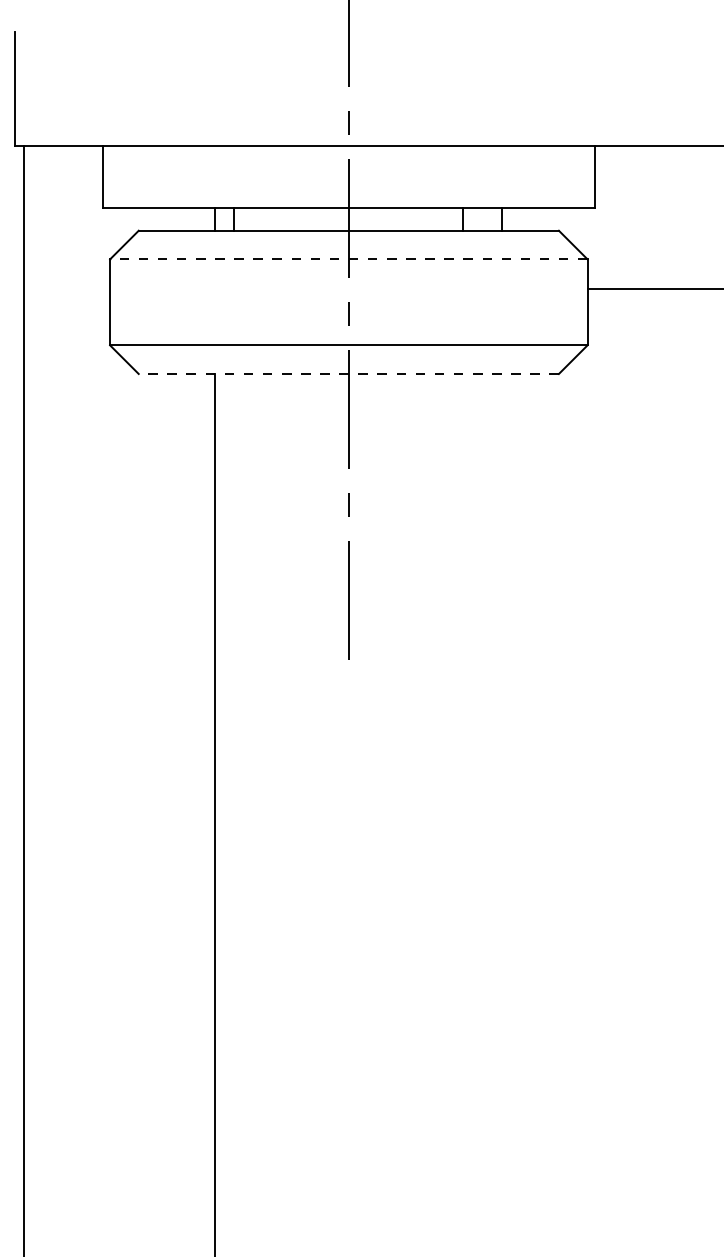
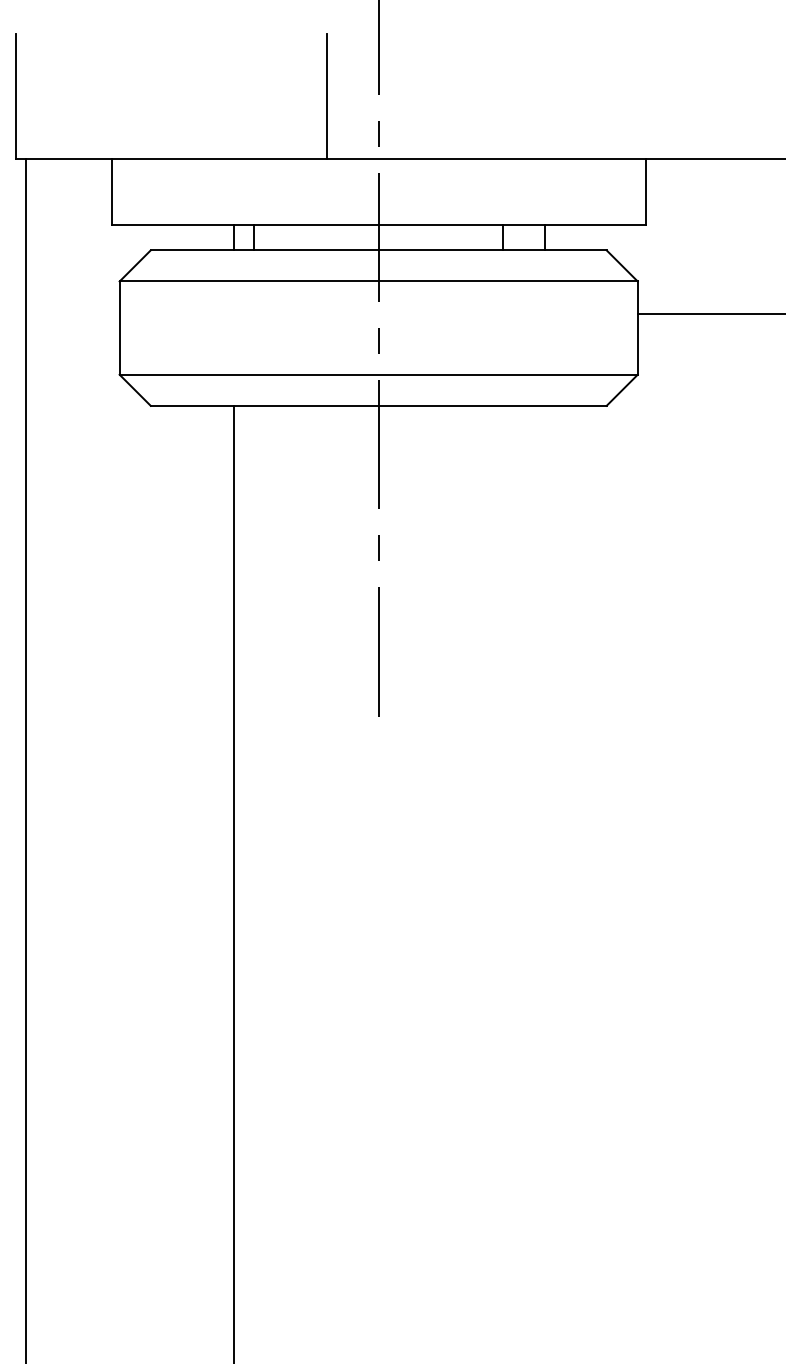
line: (300, 88) -> (326, 96), added
line: (348, 259) -> (378, 281), dashed -> solid
line: (348, 373) -> (378, 405), dashed -> solid

